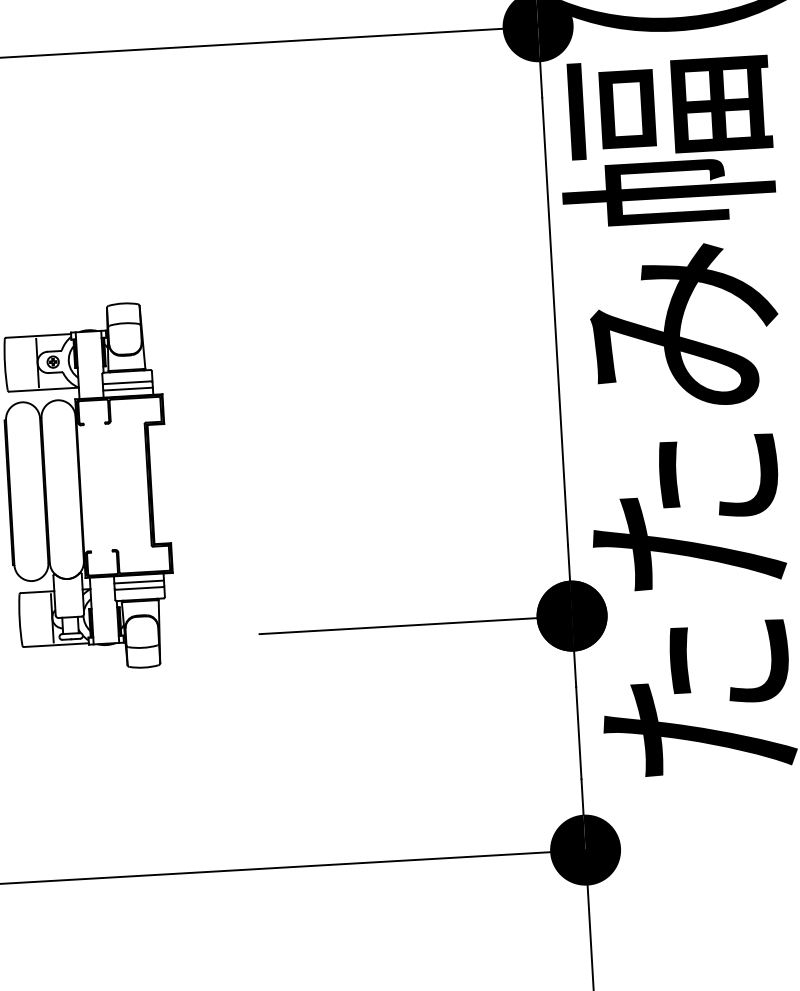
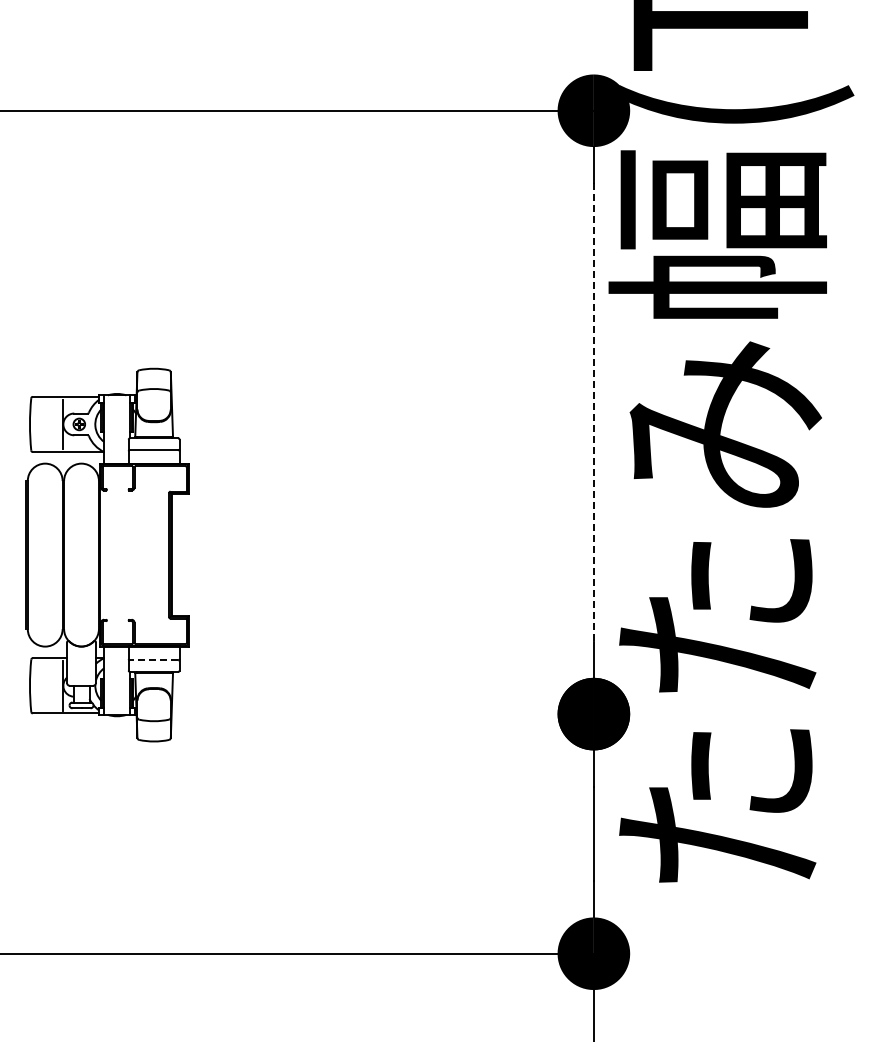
line: (554, 321) -> (593, 412), solid -> dashed
line: (127, 389) -> (153, 456), removed
line: (138, 581) -> (153, 653), removed
line: (139, 588) -> (154, 660), solid -> dashed
line: (416, 625) -> (434, 714), removed

